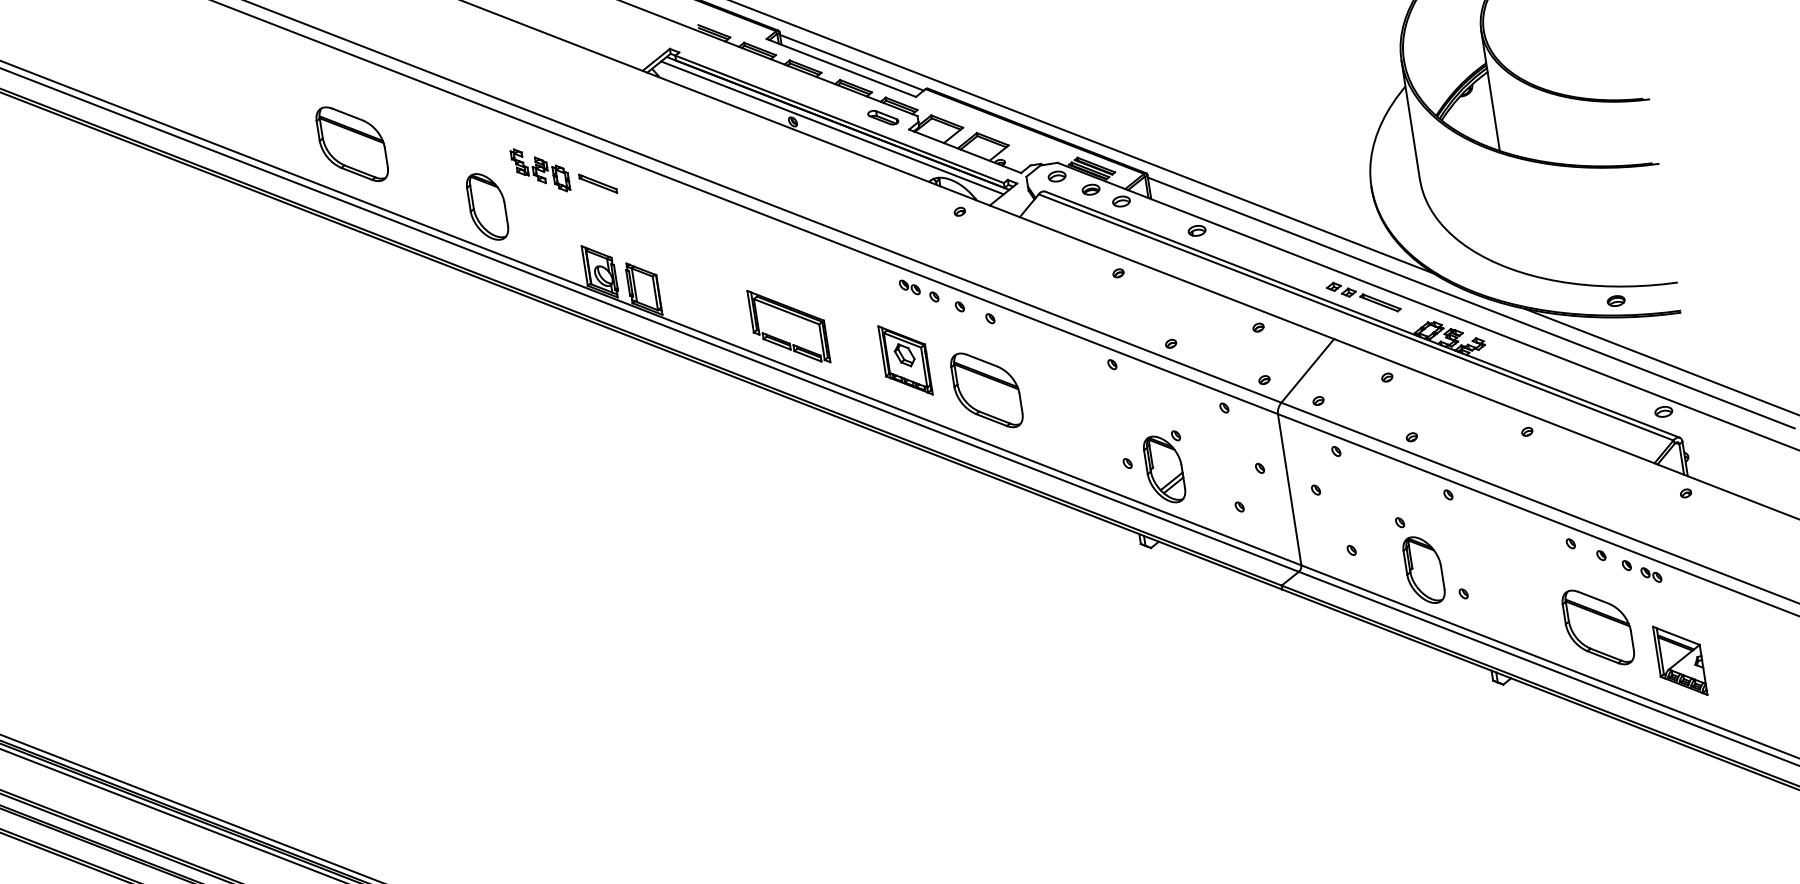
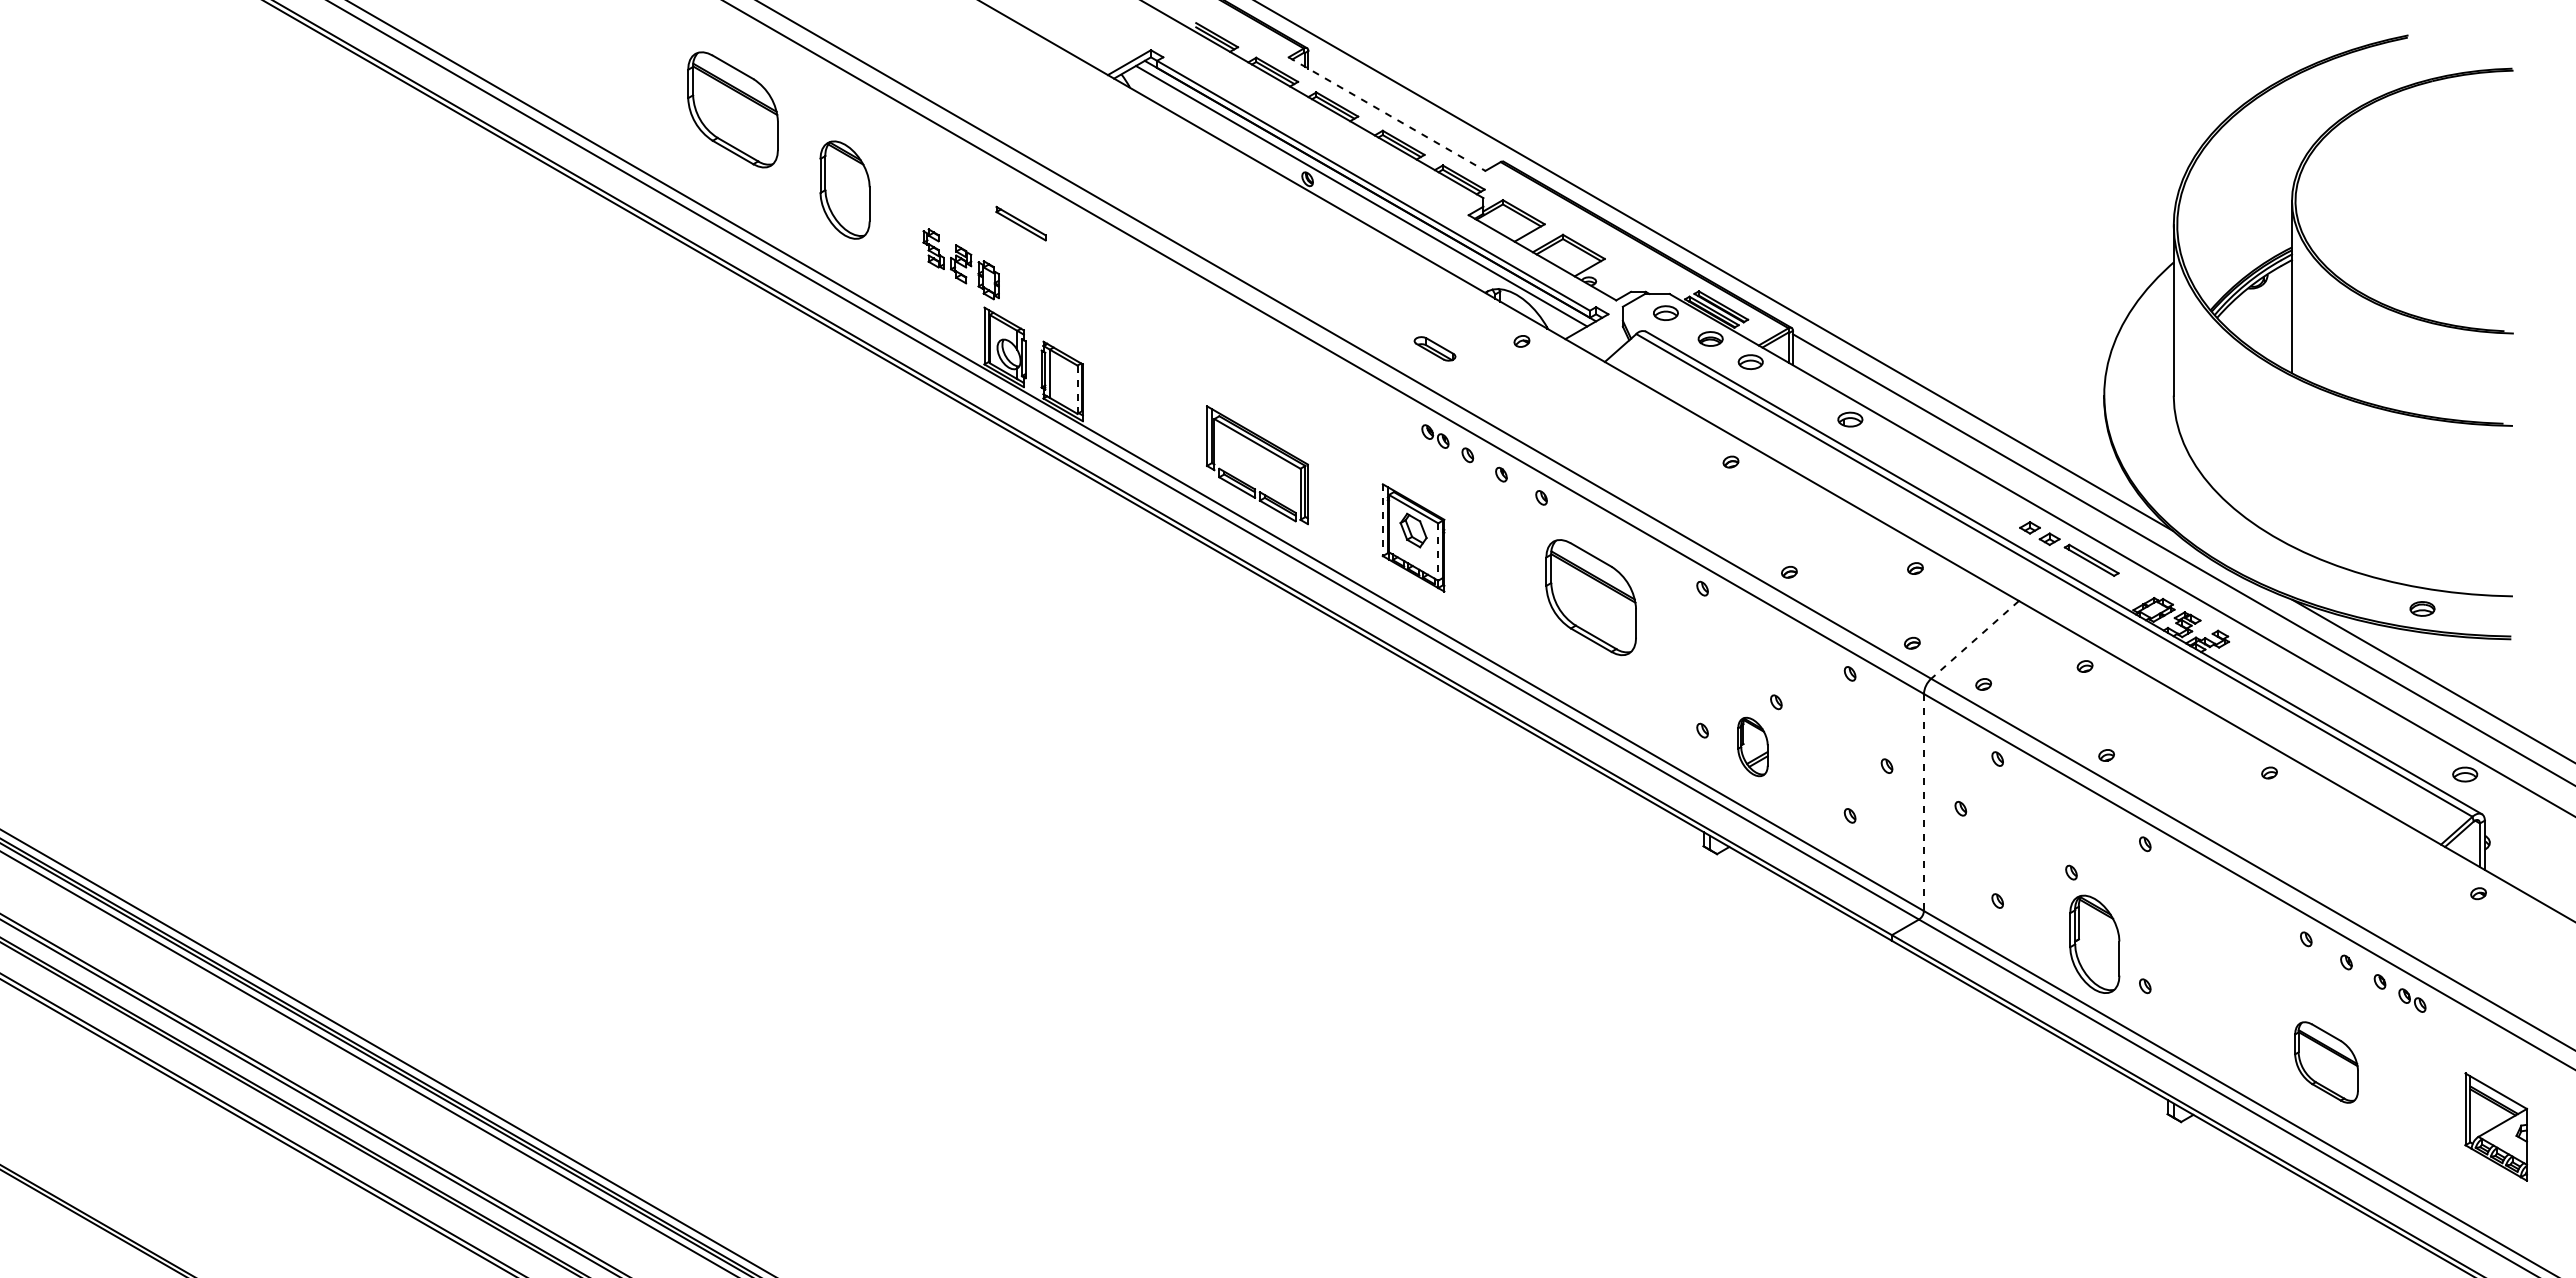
line: (851, 62) -> (1402, 108), removed
line: (841, 68) -> (1387, 114), solid -> dashed
part: (882, 117) -> (1434, 348), moved
part: (351, 144) -> (732, 109), moved
part: (540, 170) -> (960, 264), moved
part: (487, 206) -> (844, 189), moved
line: (655, 293) -> (1077, 390), solid -> dashed
line: (881, 351) -> (1382, 520), solid -> dashed
line: (924, 367) -> (1438, 552), solid -> dashed
line: (1308, 370) -> (1975, 639), solid -> dashed
part: (986, 390) -> (1590, 597), moved
part: (1164, 469) -> (1752, 746), size x0.6
line: (1289, 489) -> (1923, 802), solid -> dashed
part: (1598, 627) -> (2326, 1062), size x0.7
part: (1679, 660) -> (2495, 1126), moved

